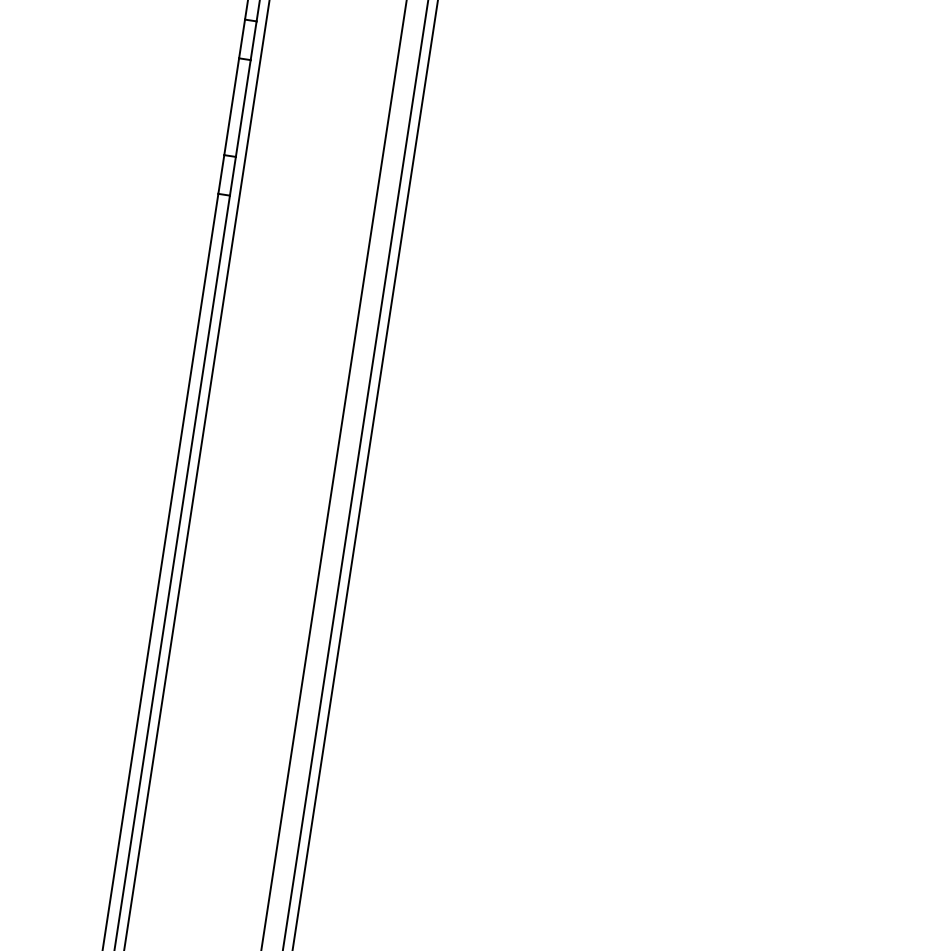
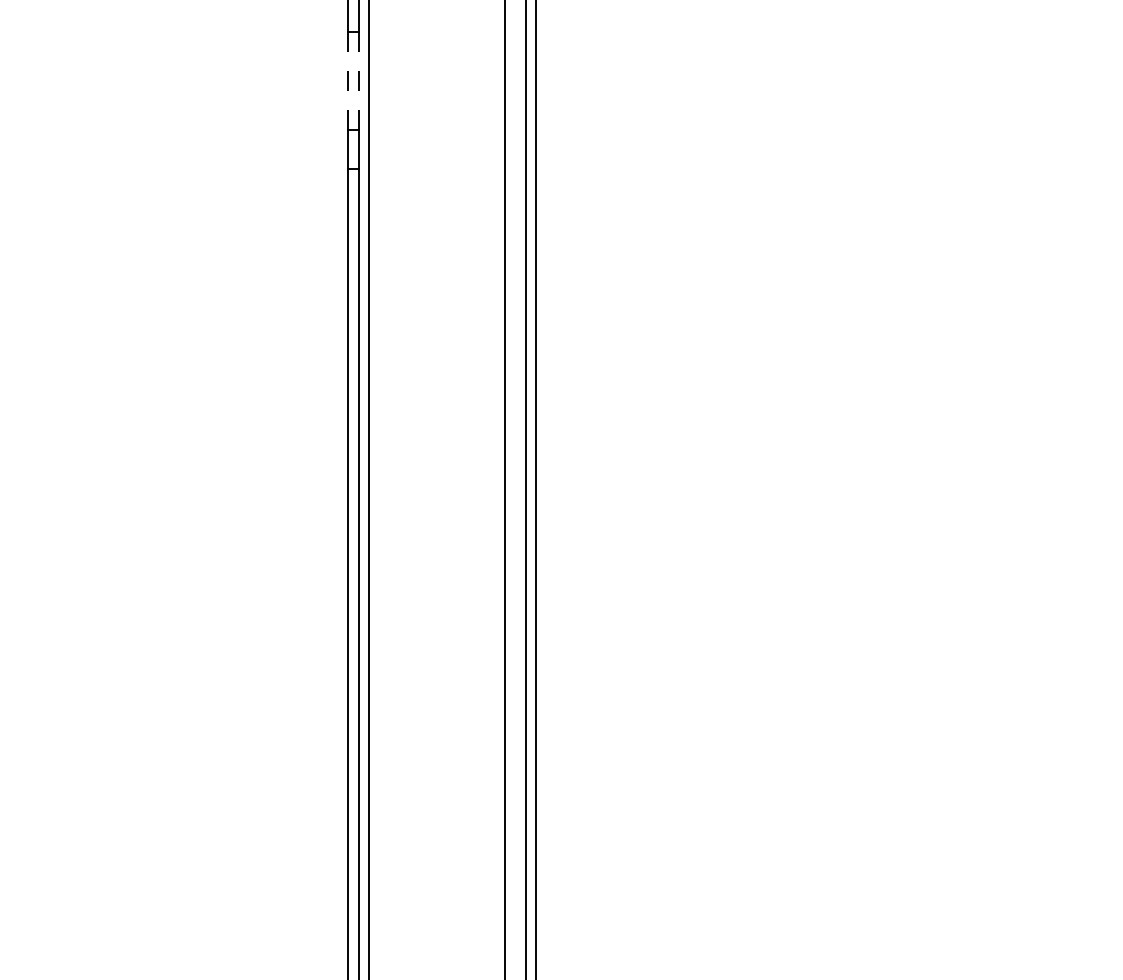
line: (231, 107) -> (347, 81), solid -> dashed
line: (243, 108) -> (359, 81), solid -> dashed

